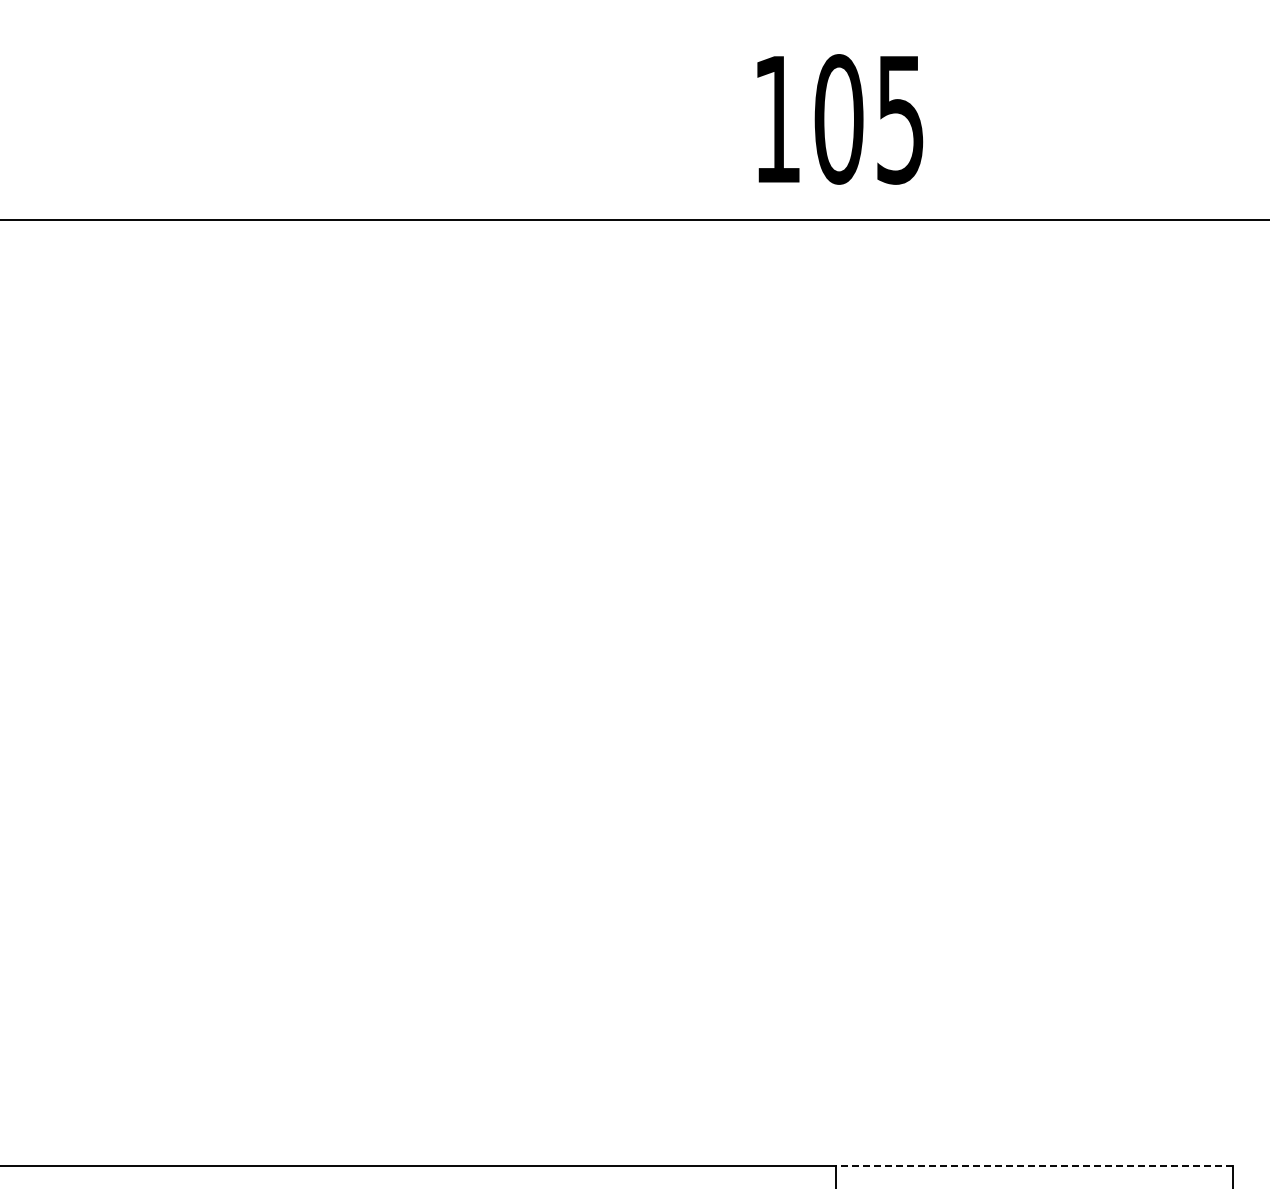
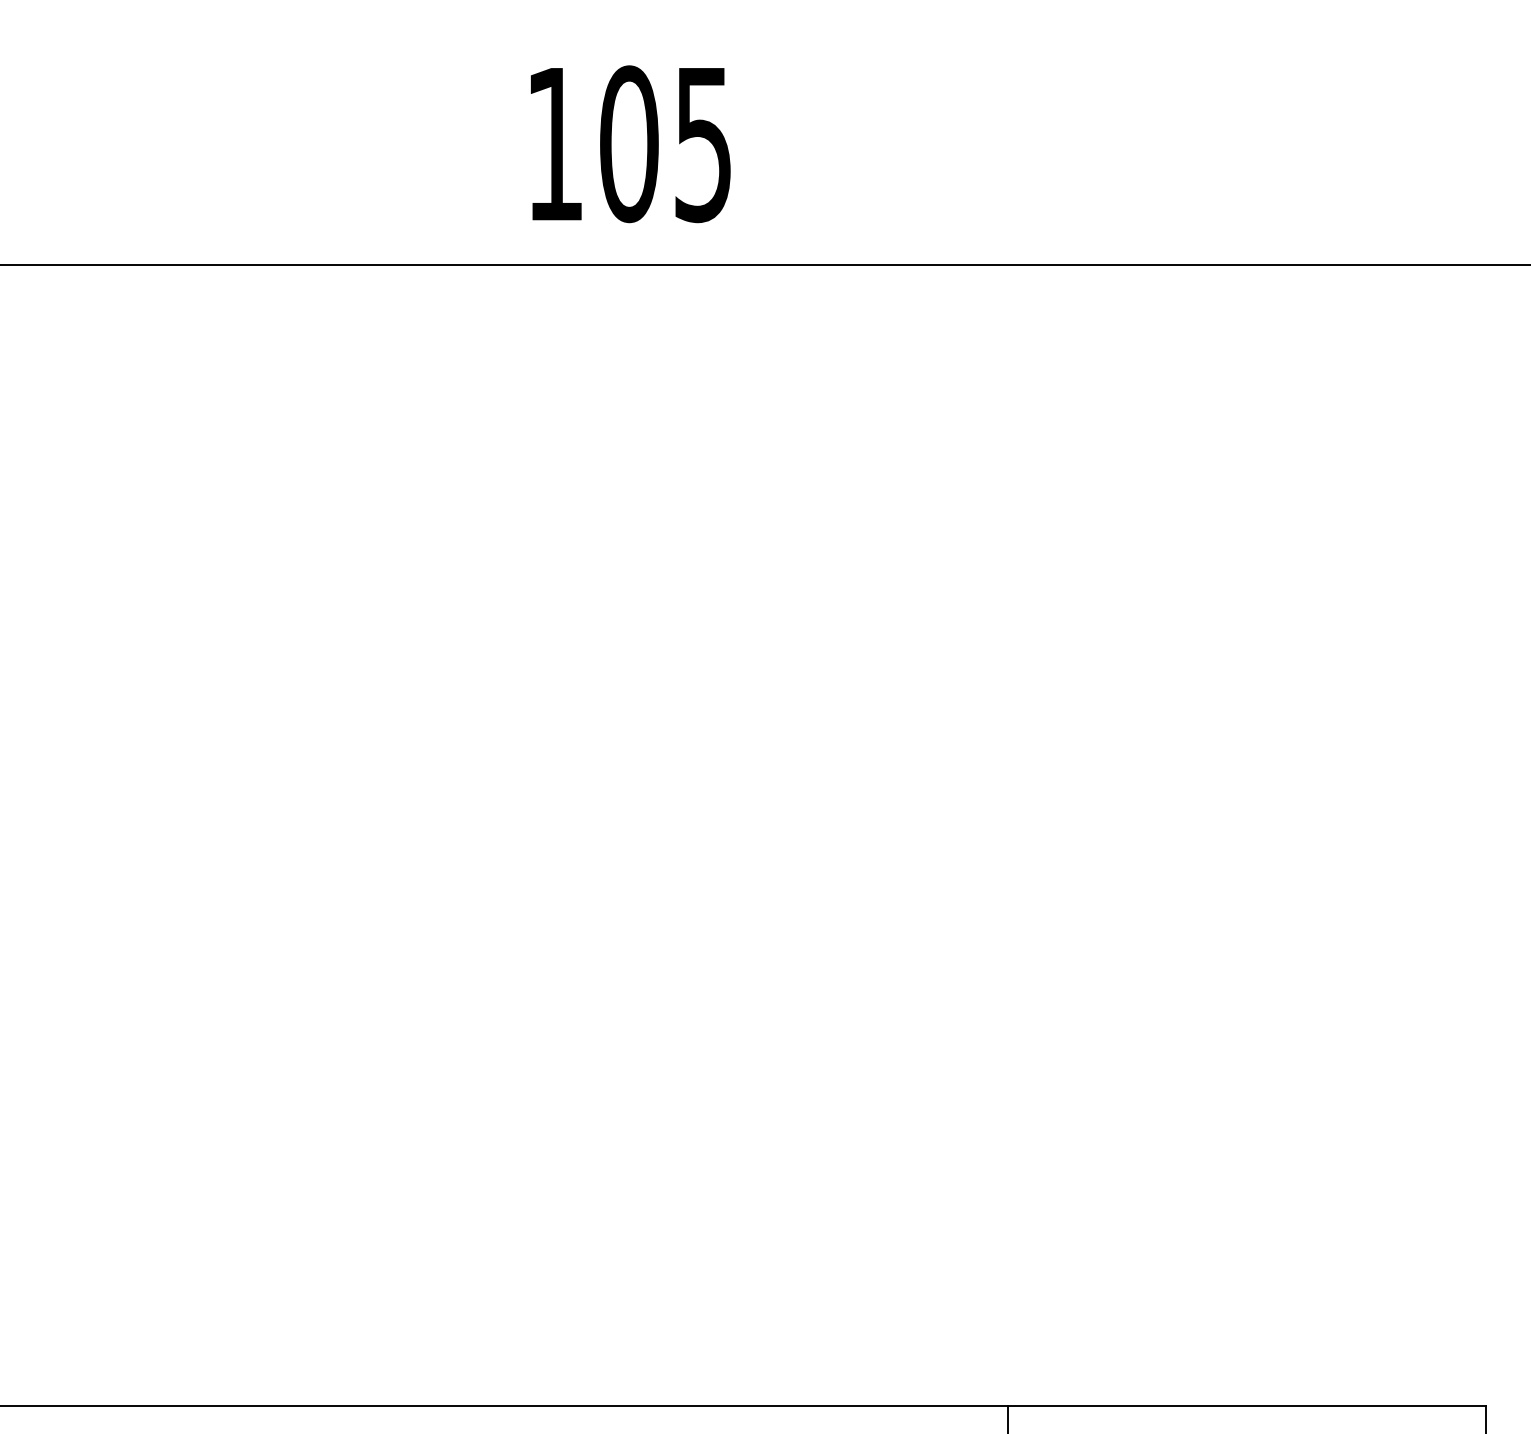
text: (840, 119) -> (631, 144), moved
line: (1034, 1166) -> (1247, 1406), dashed -> solid

